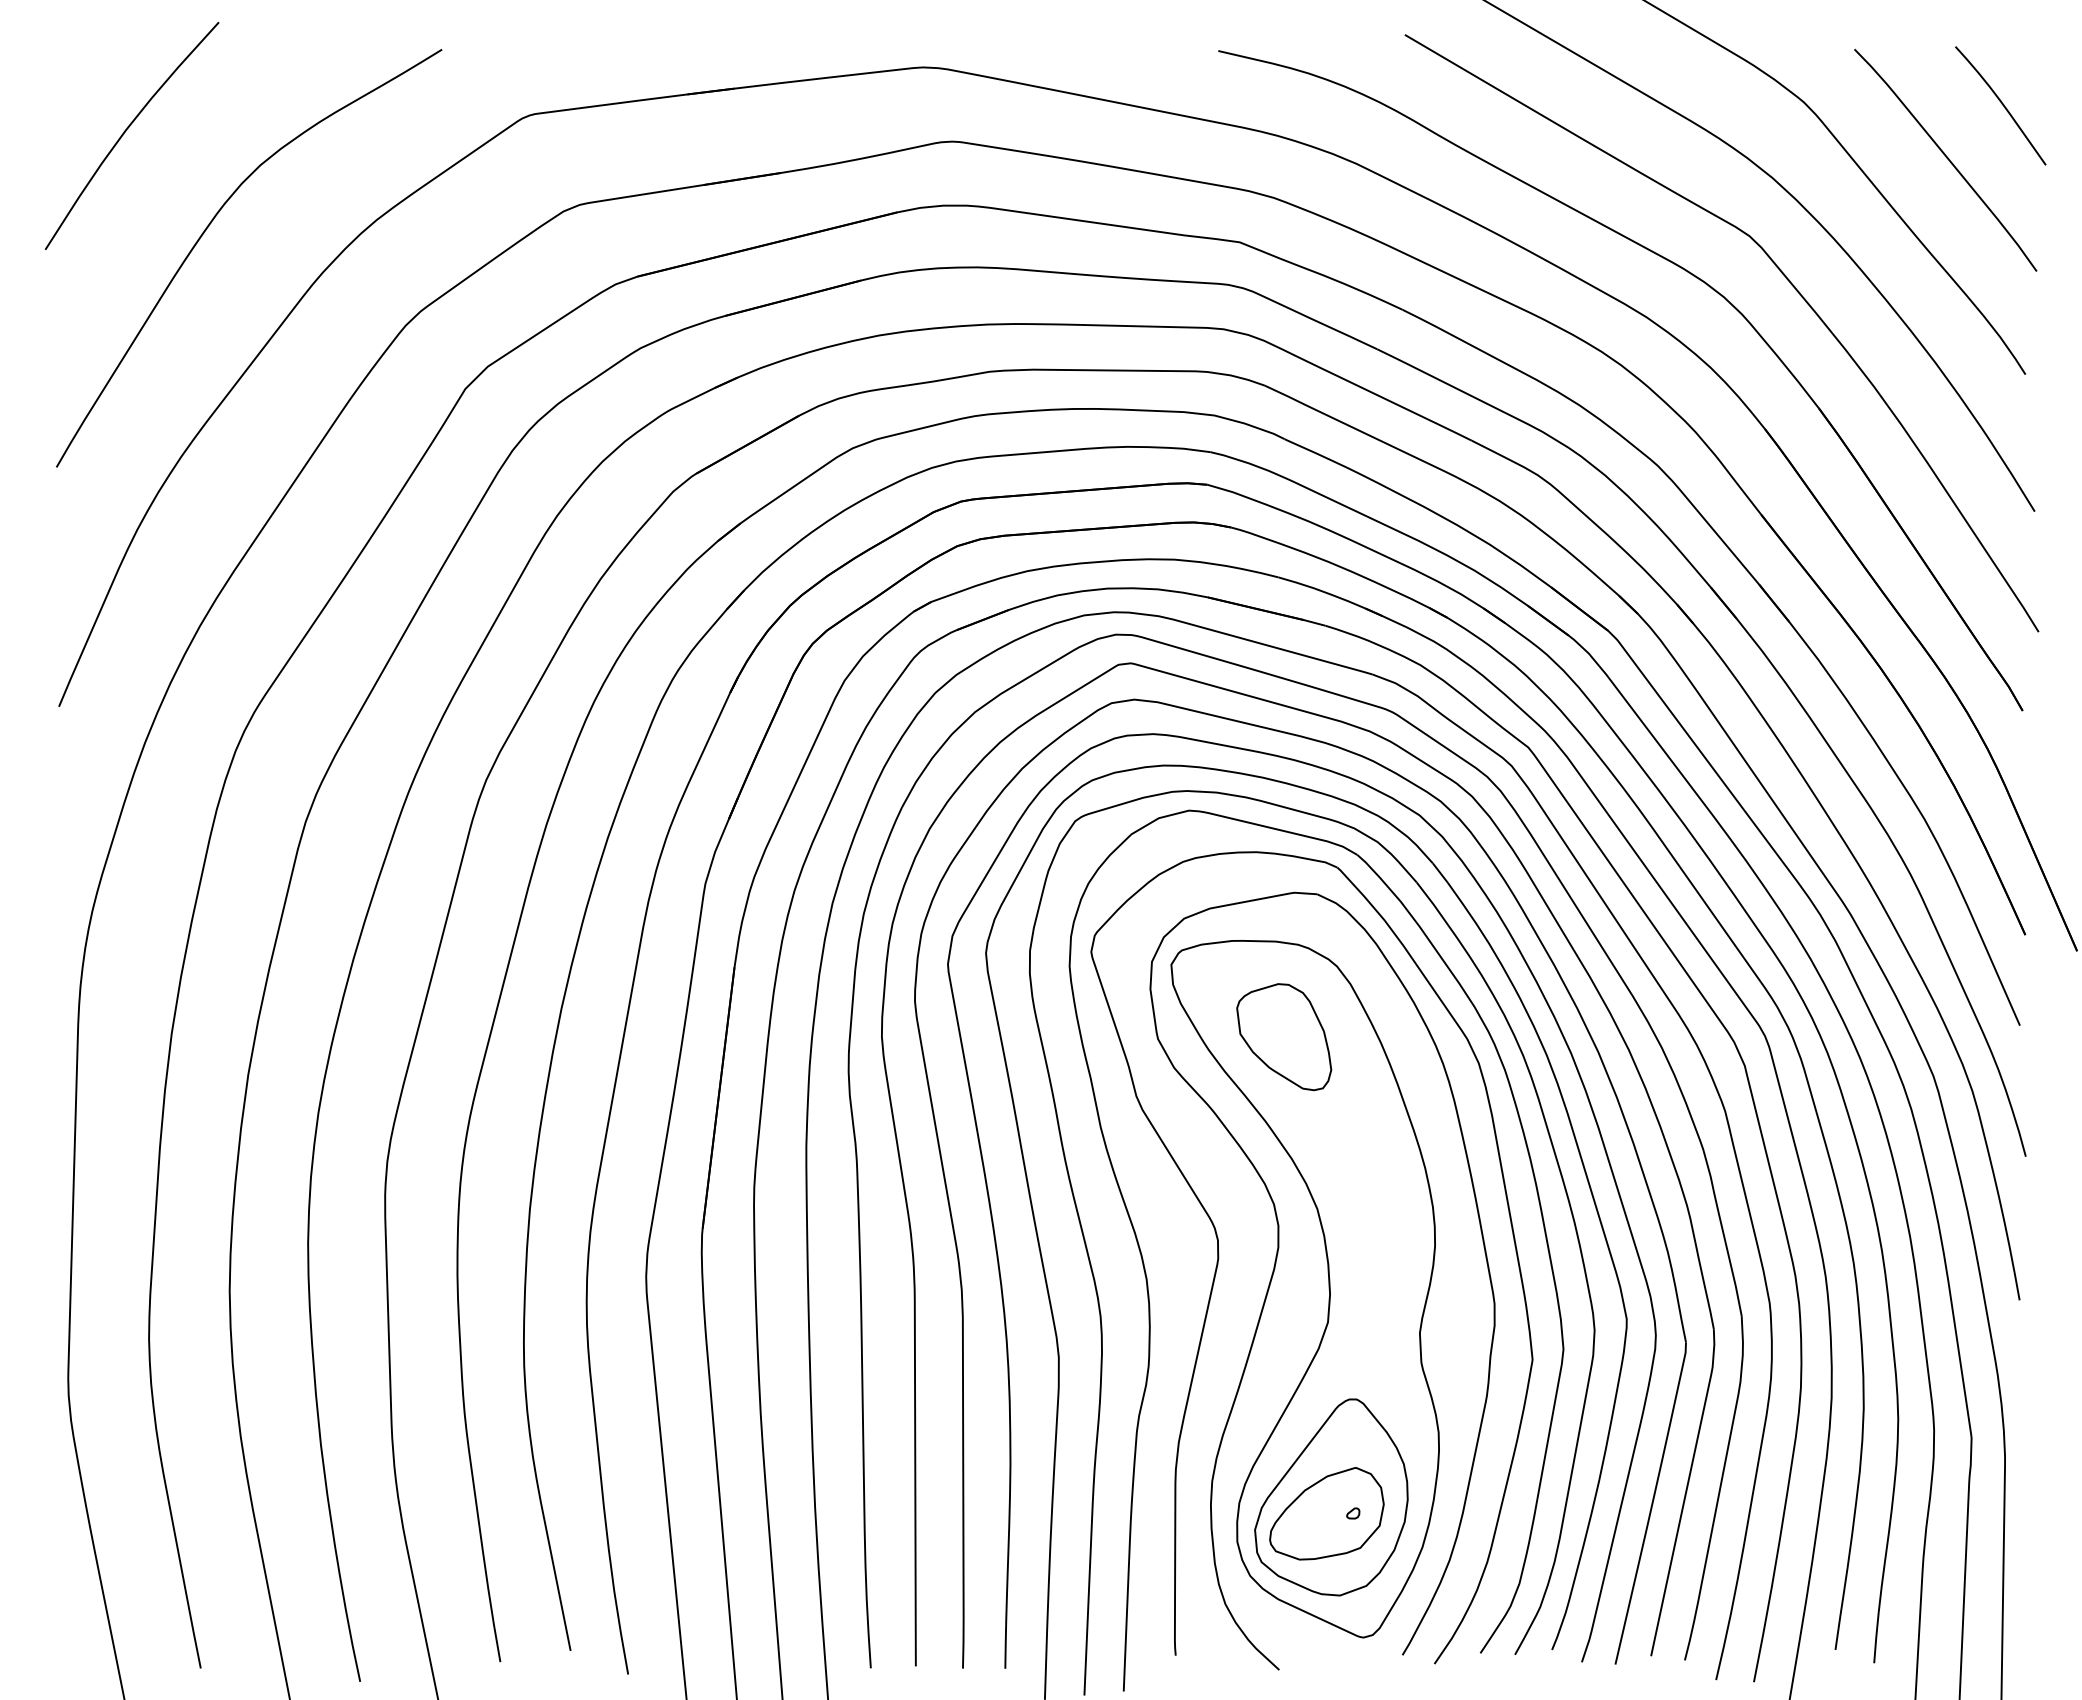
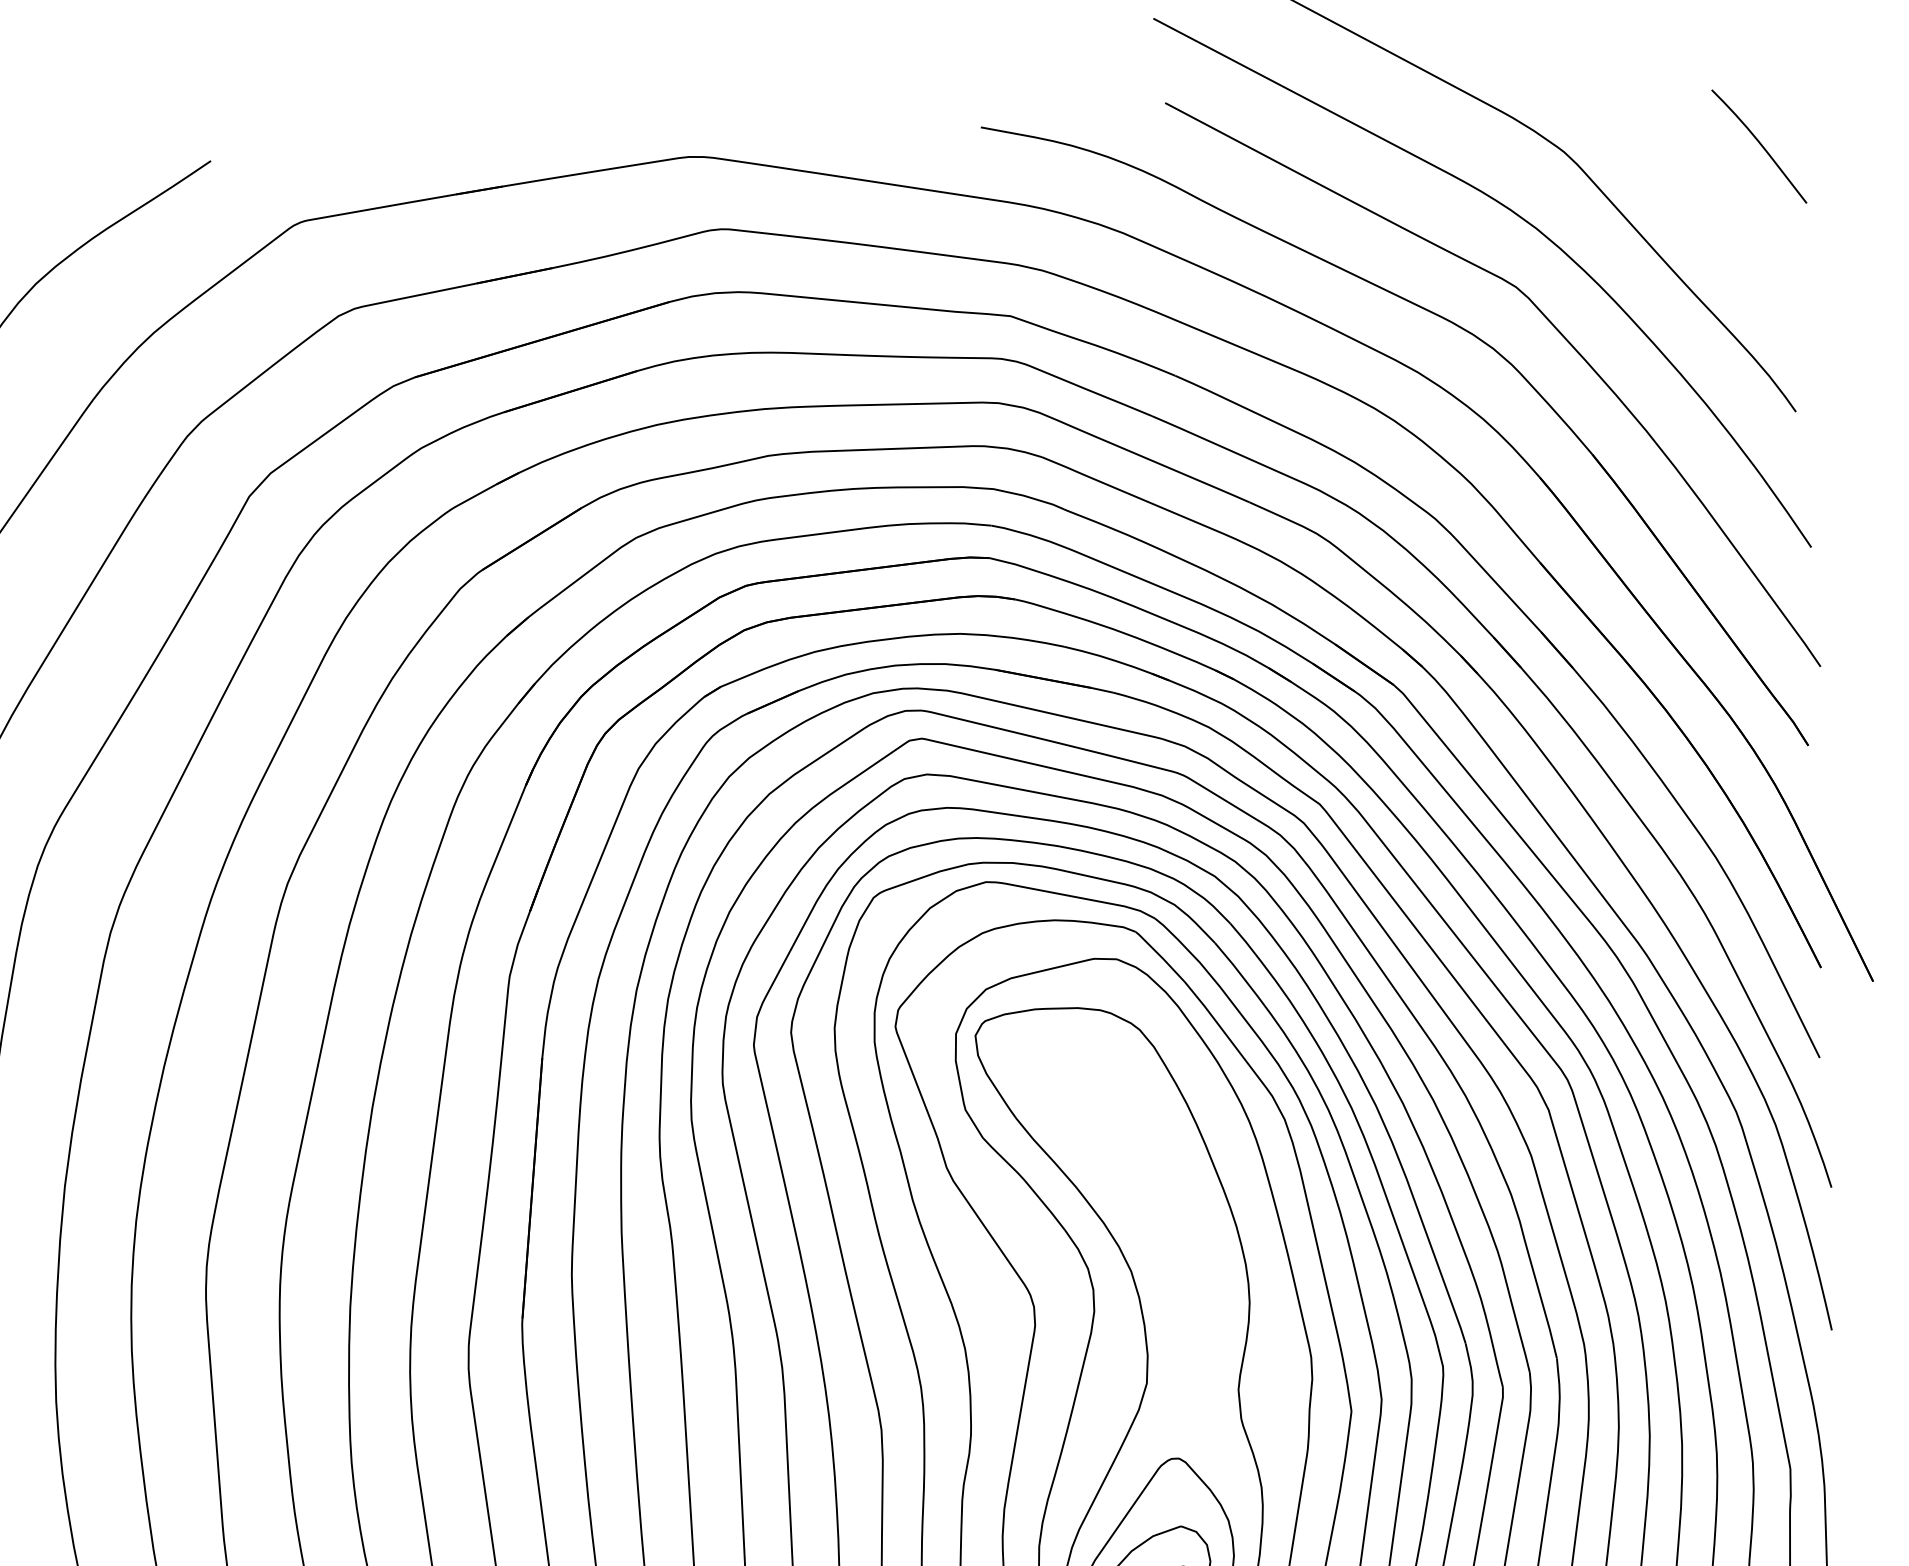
curve: (1946, 158) -> (1707, 201), removed
part: (1284, 1037) -> (1090, 1102), removed

